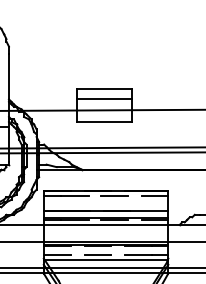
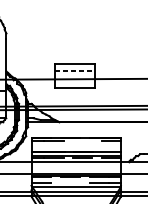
line: (104, 99) -> (75, 71), solid -> dashed
line: (114, 196) -> (82, 141), removed
line: (97, 254) -> (70, 182), removed

